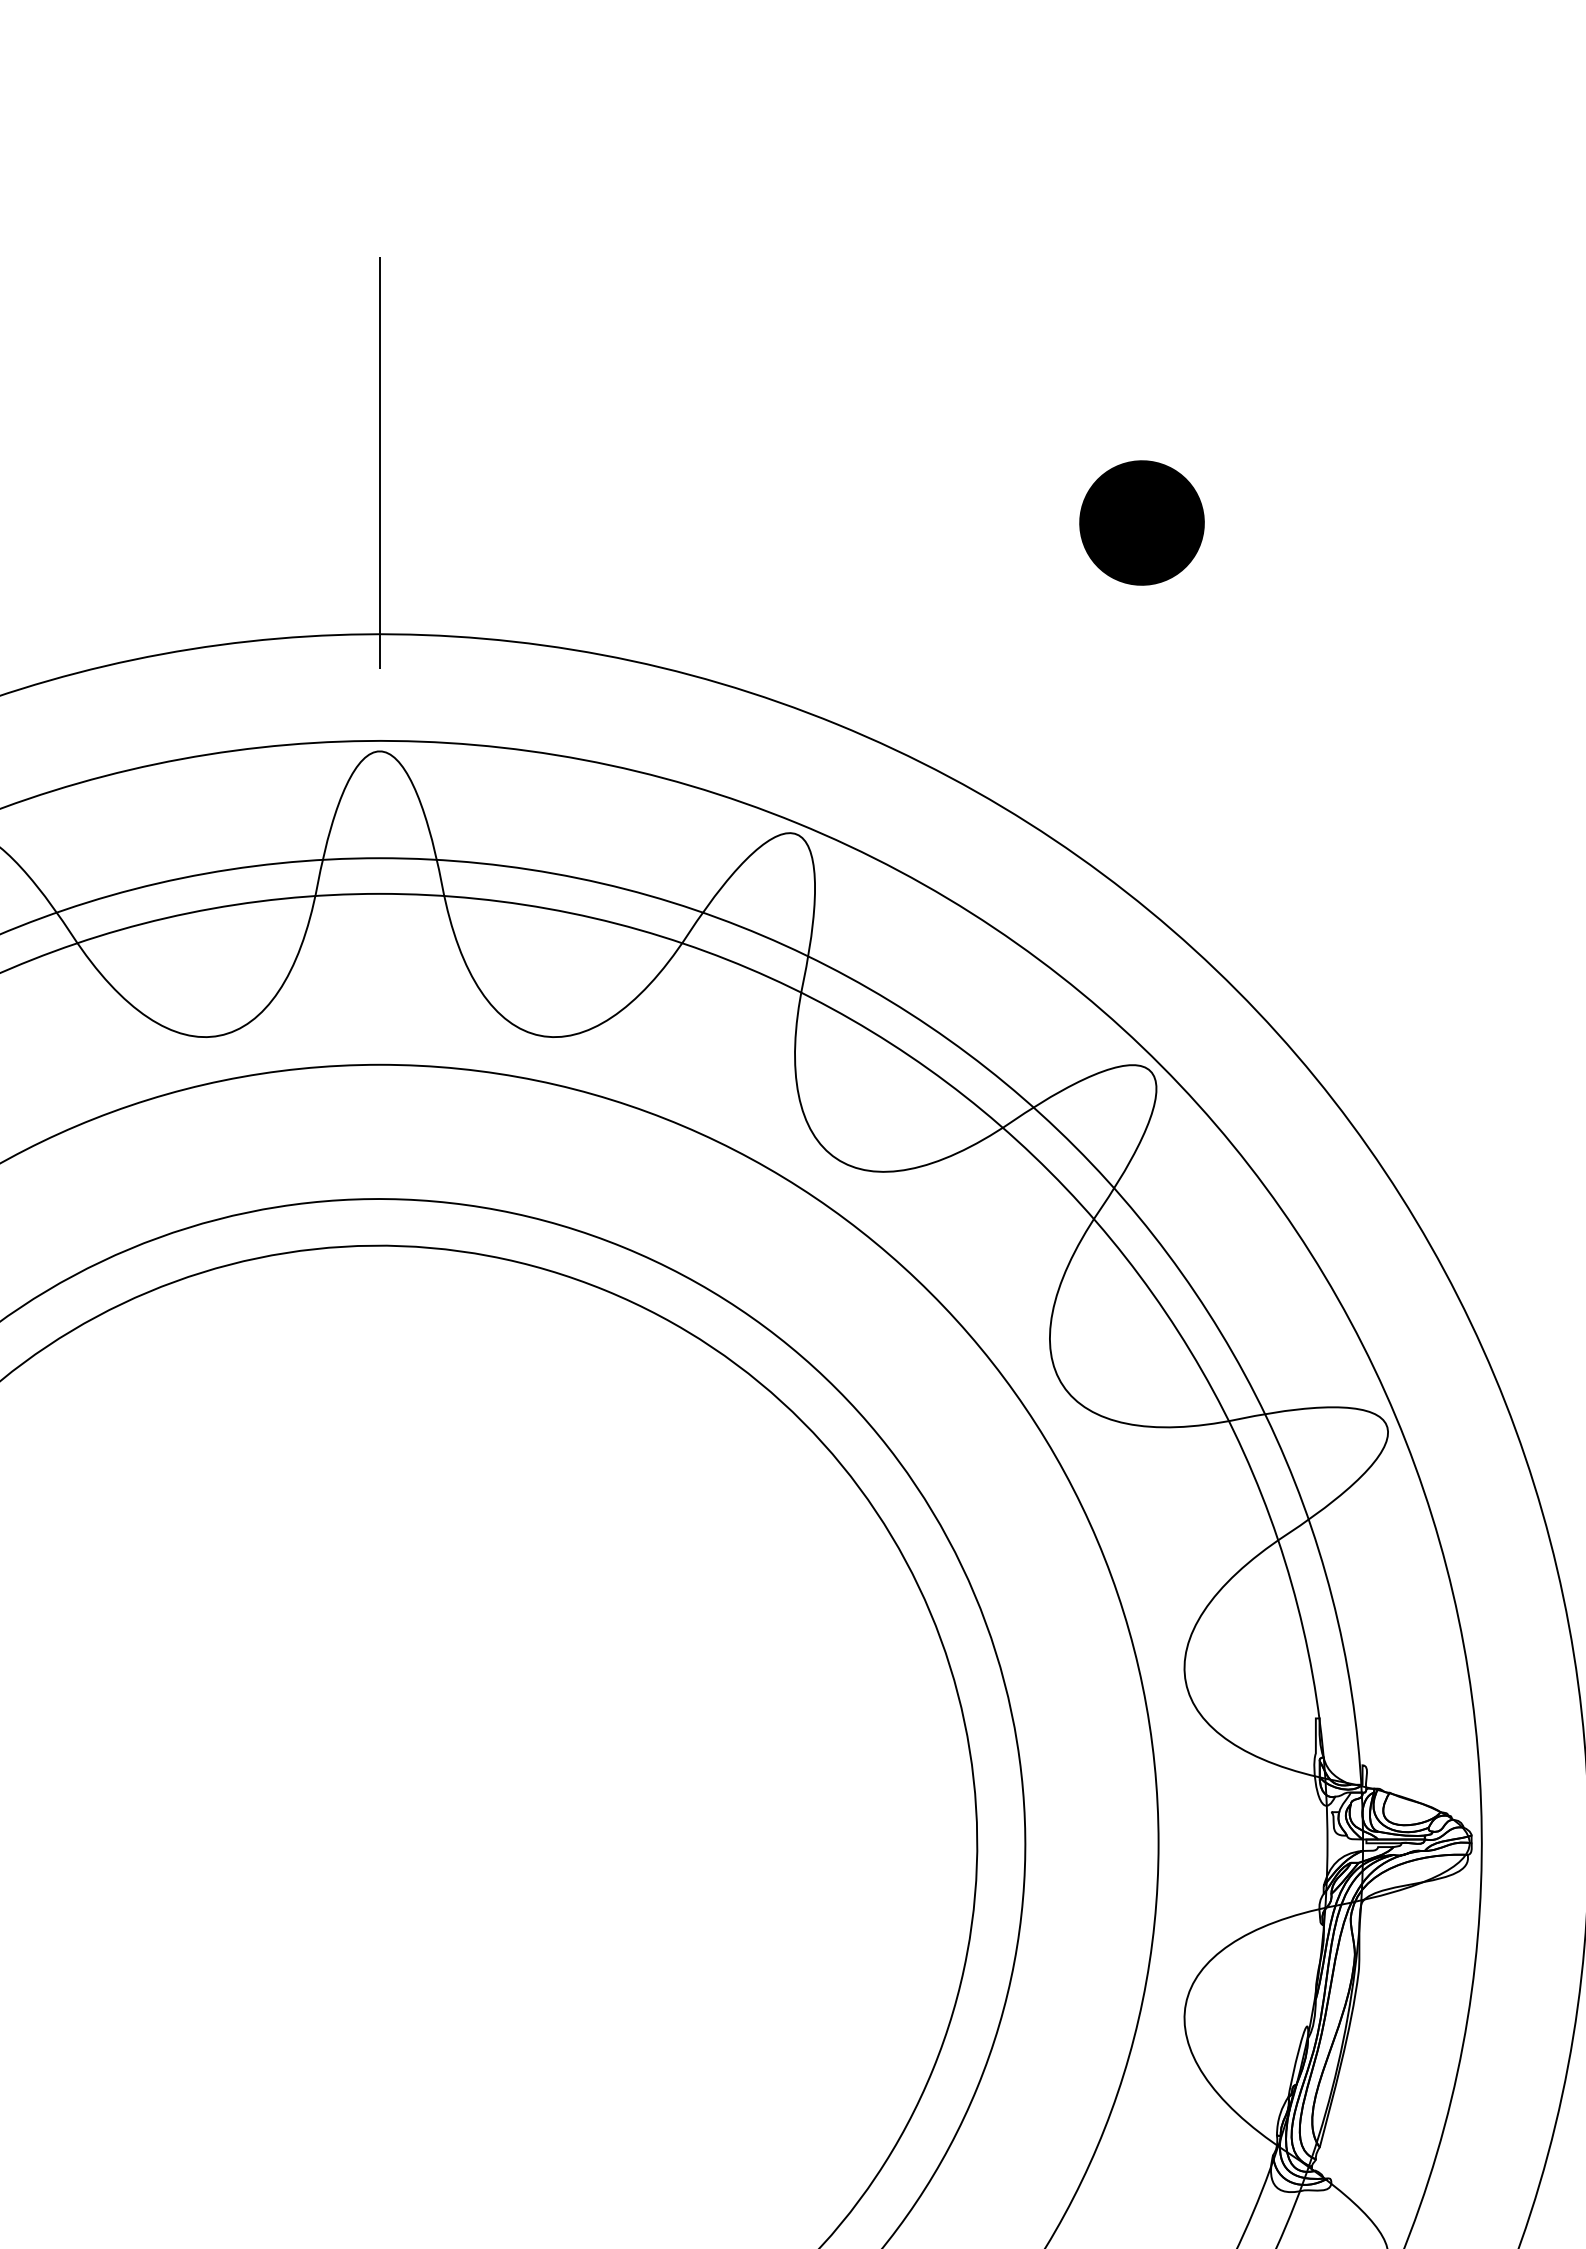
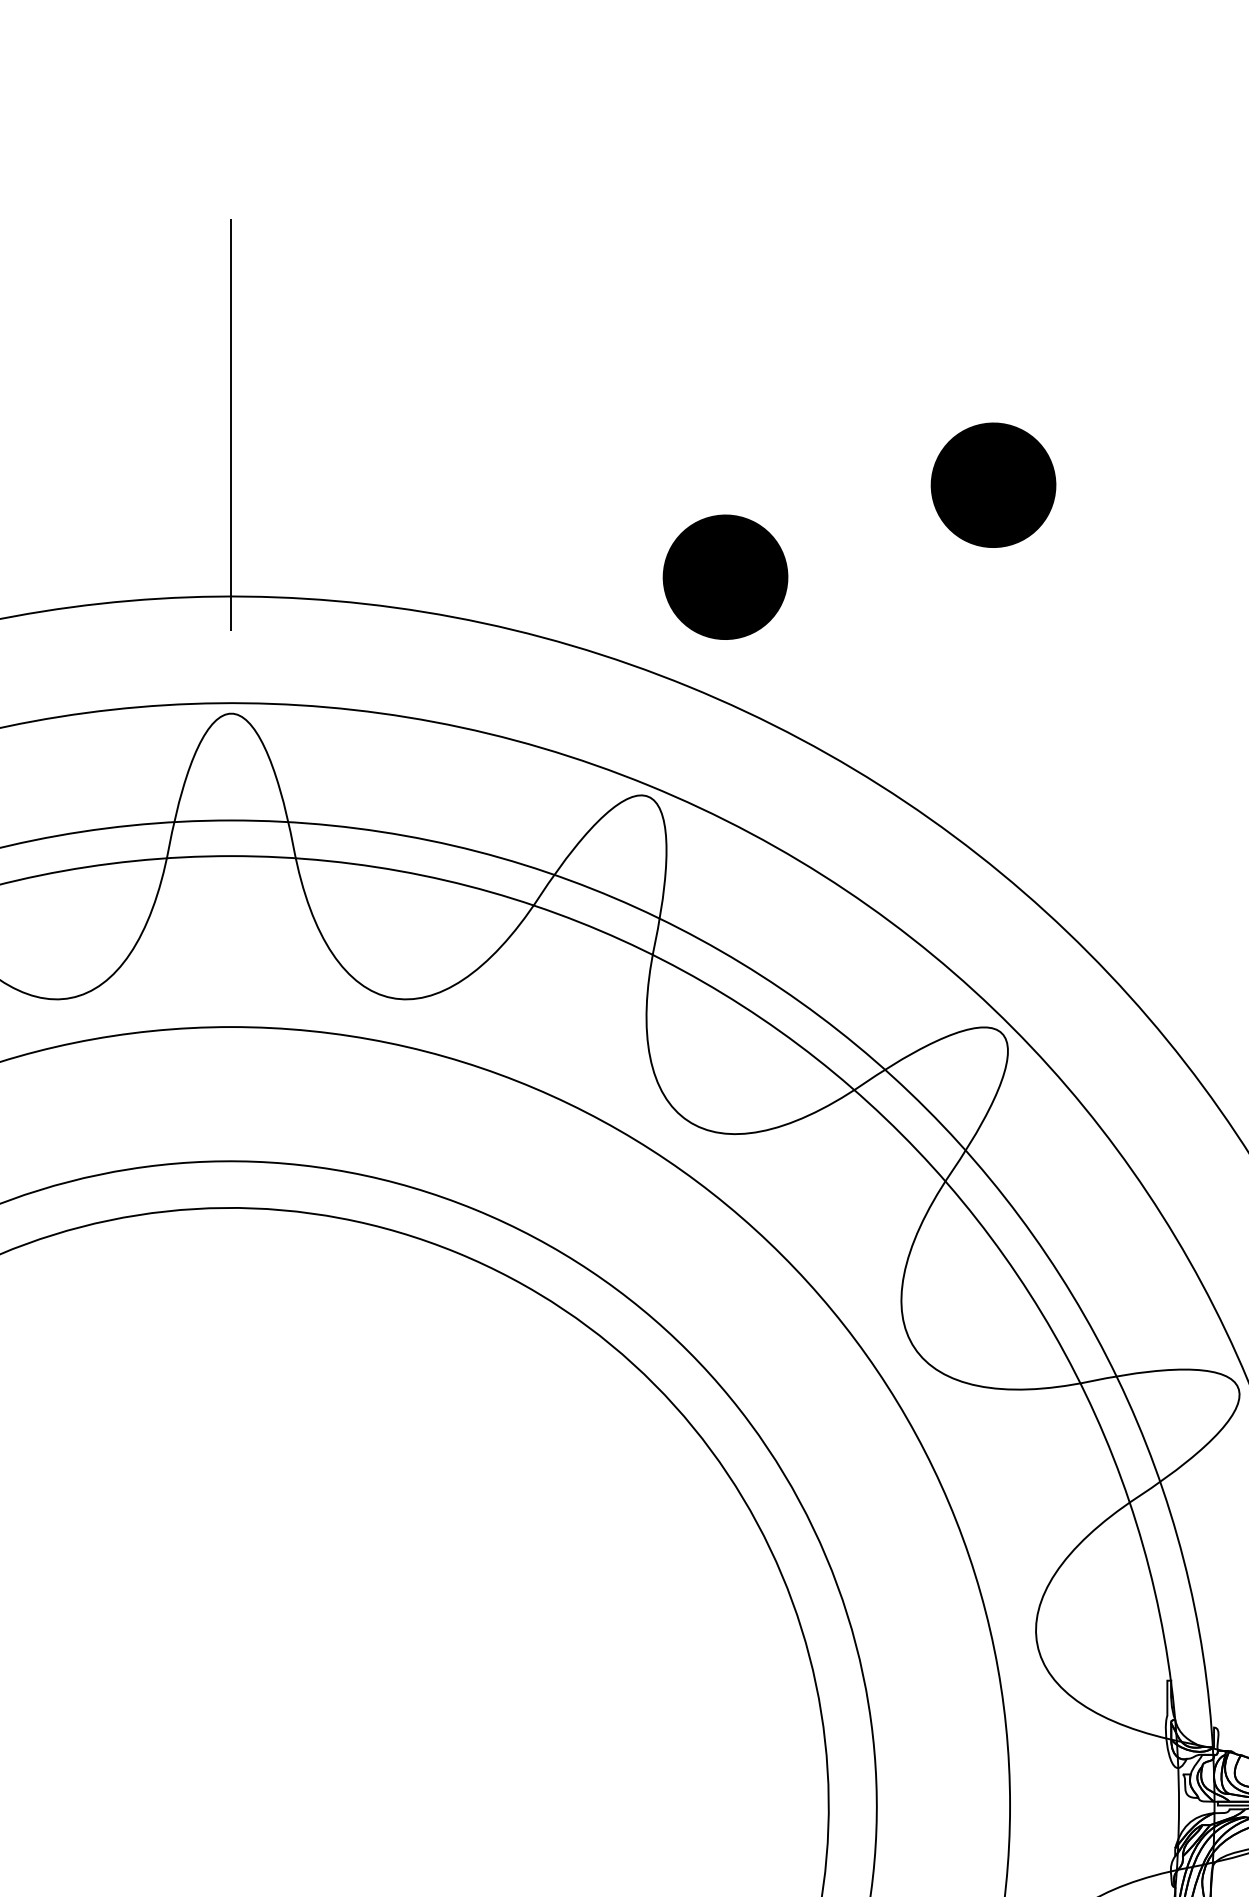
part: (873, 614) -> (725, 576), added

